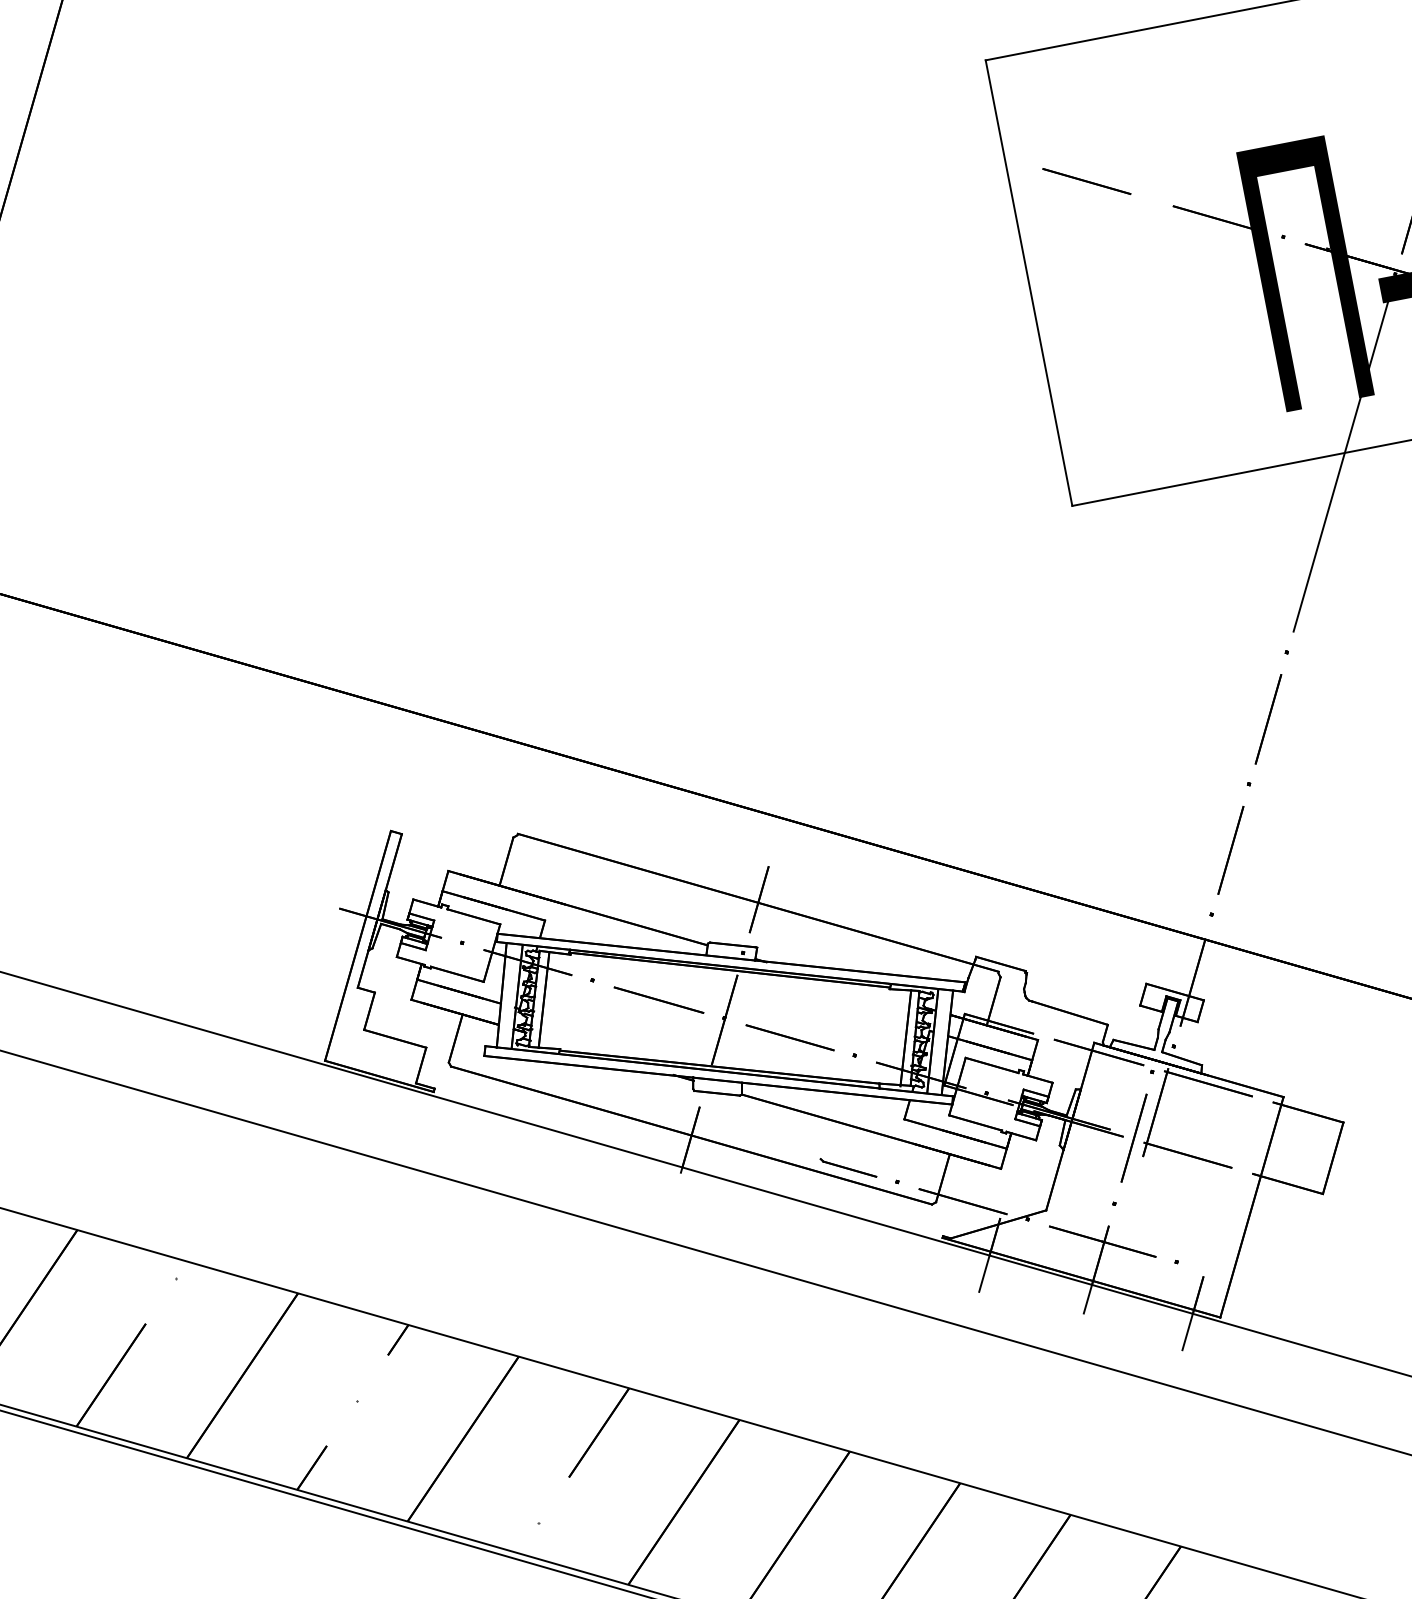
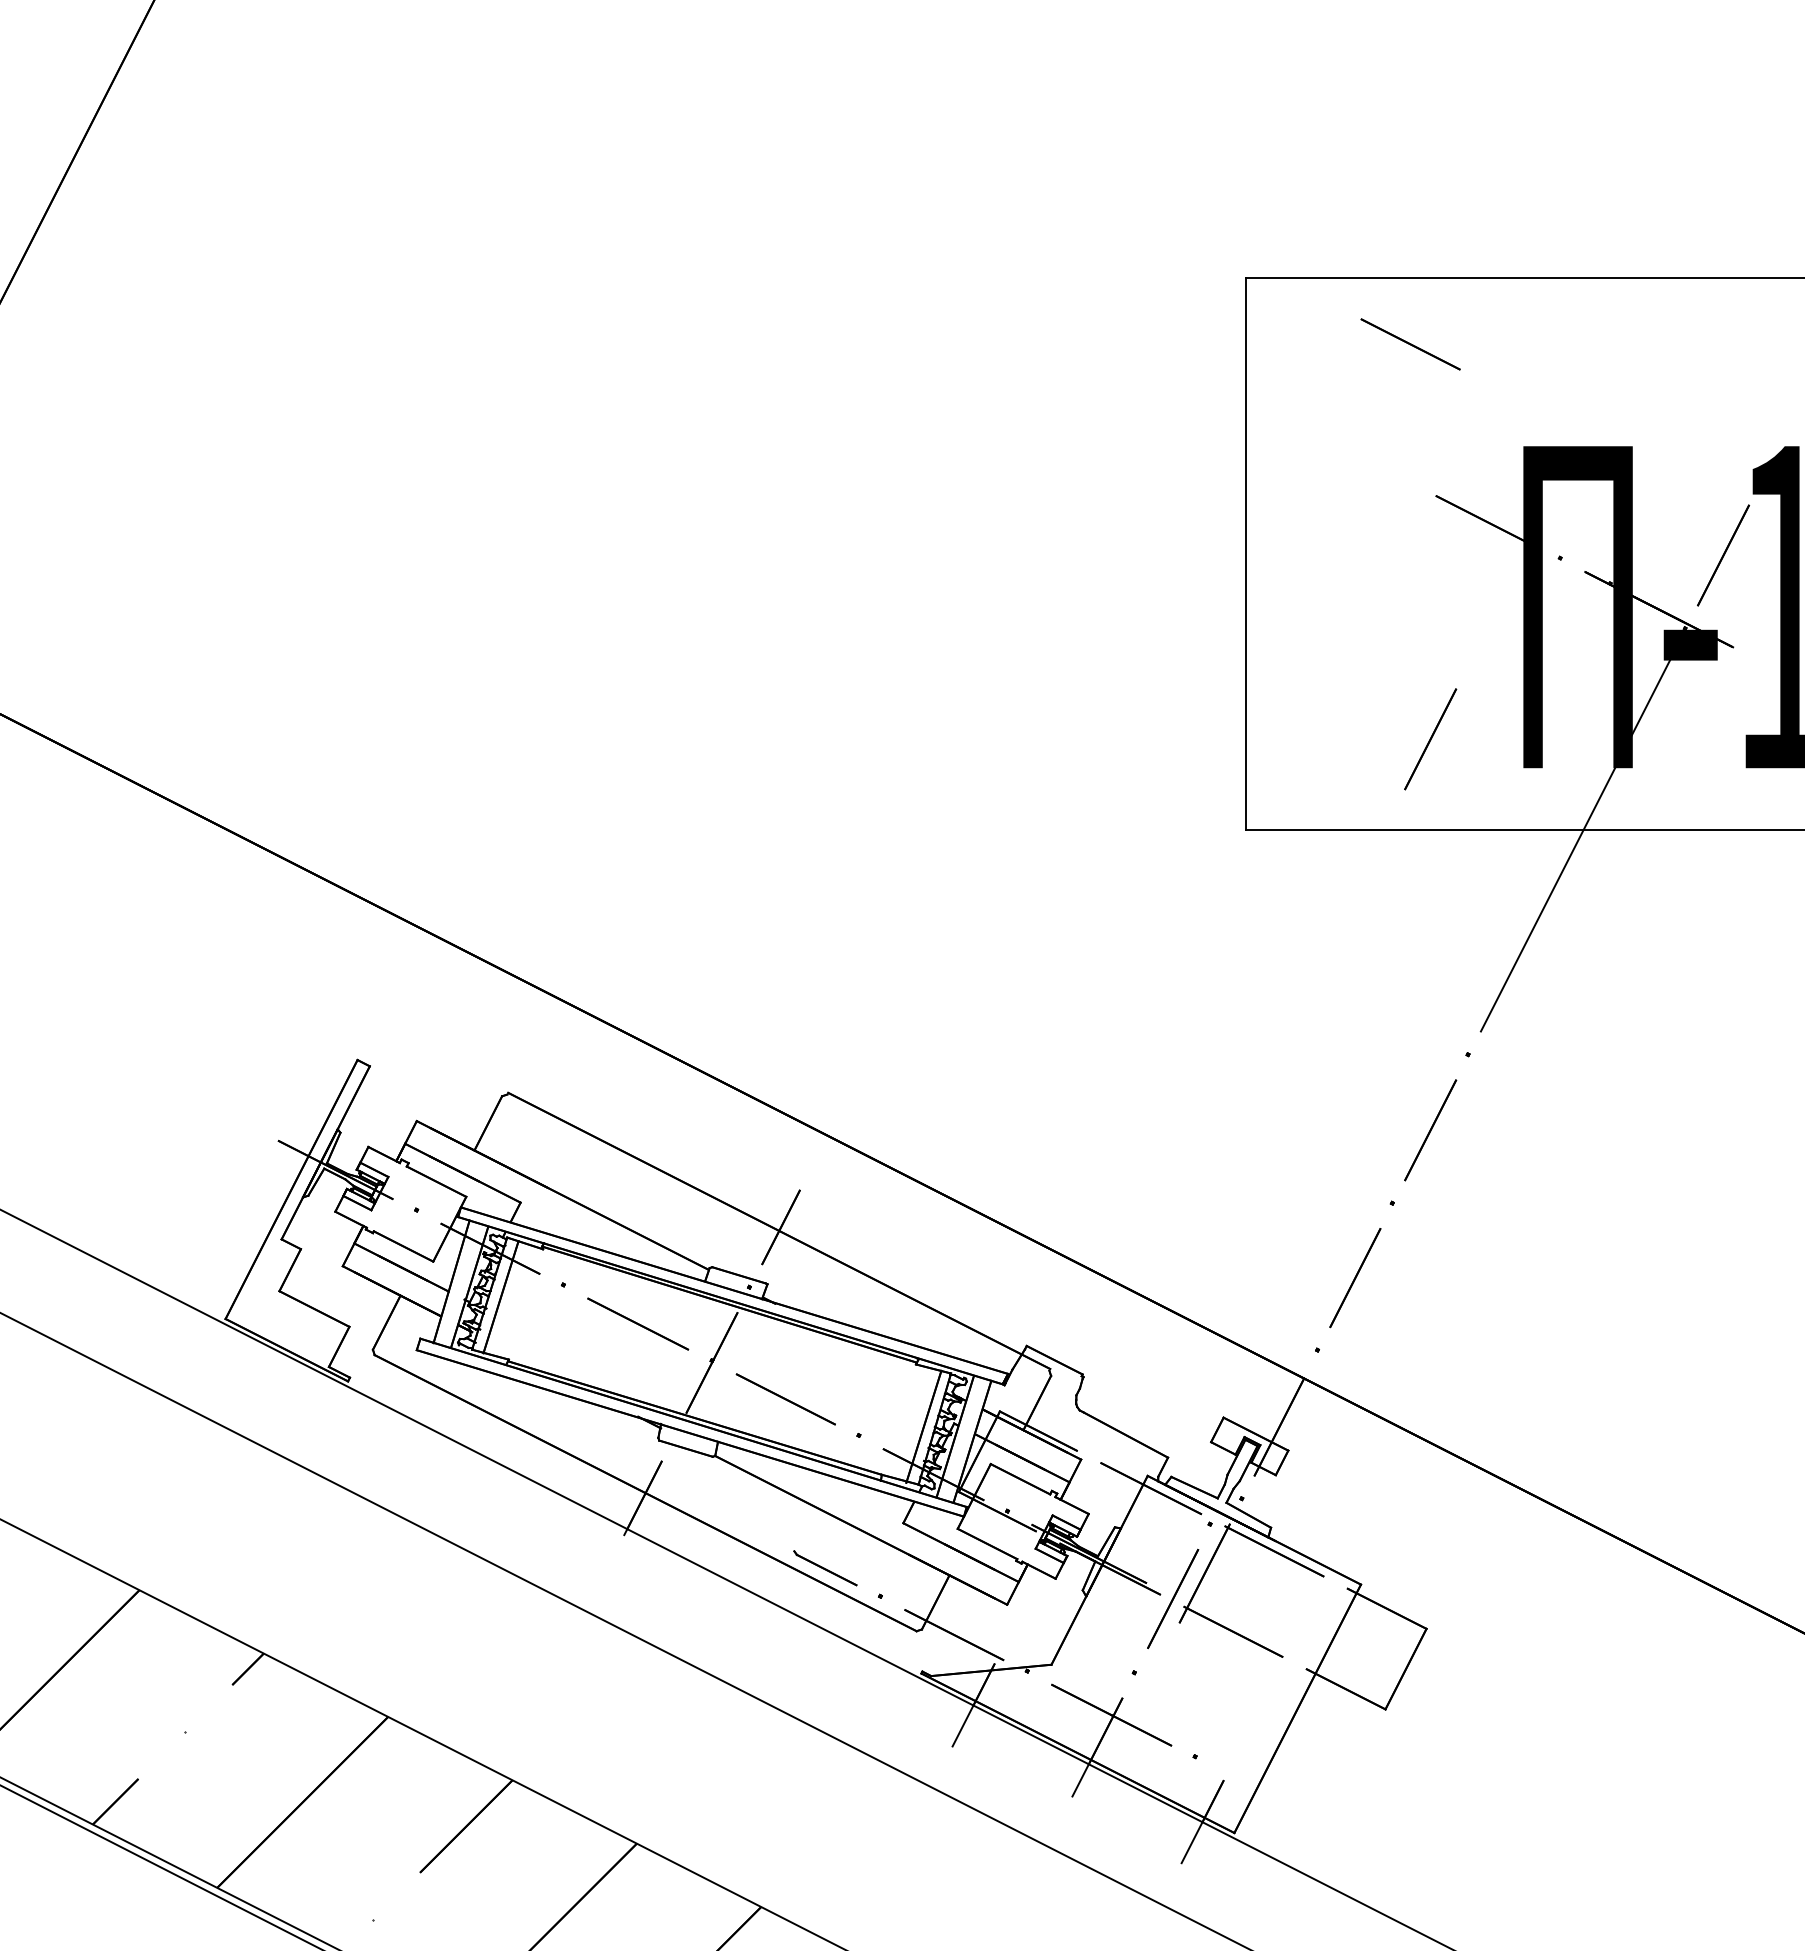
line: (1086, 181) -> (1410, 344), moved
line: (1207, 403) -> (1430, 739), added

